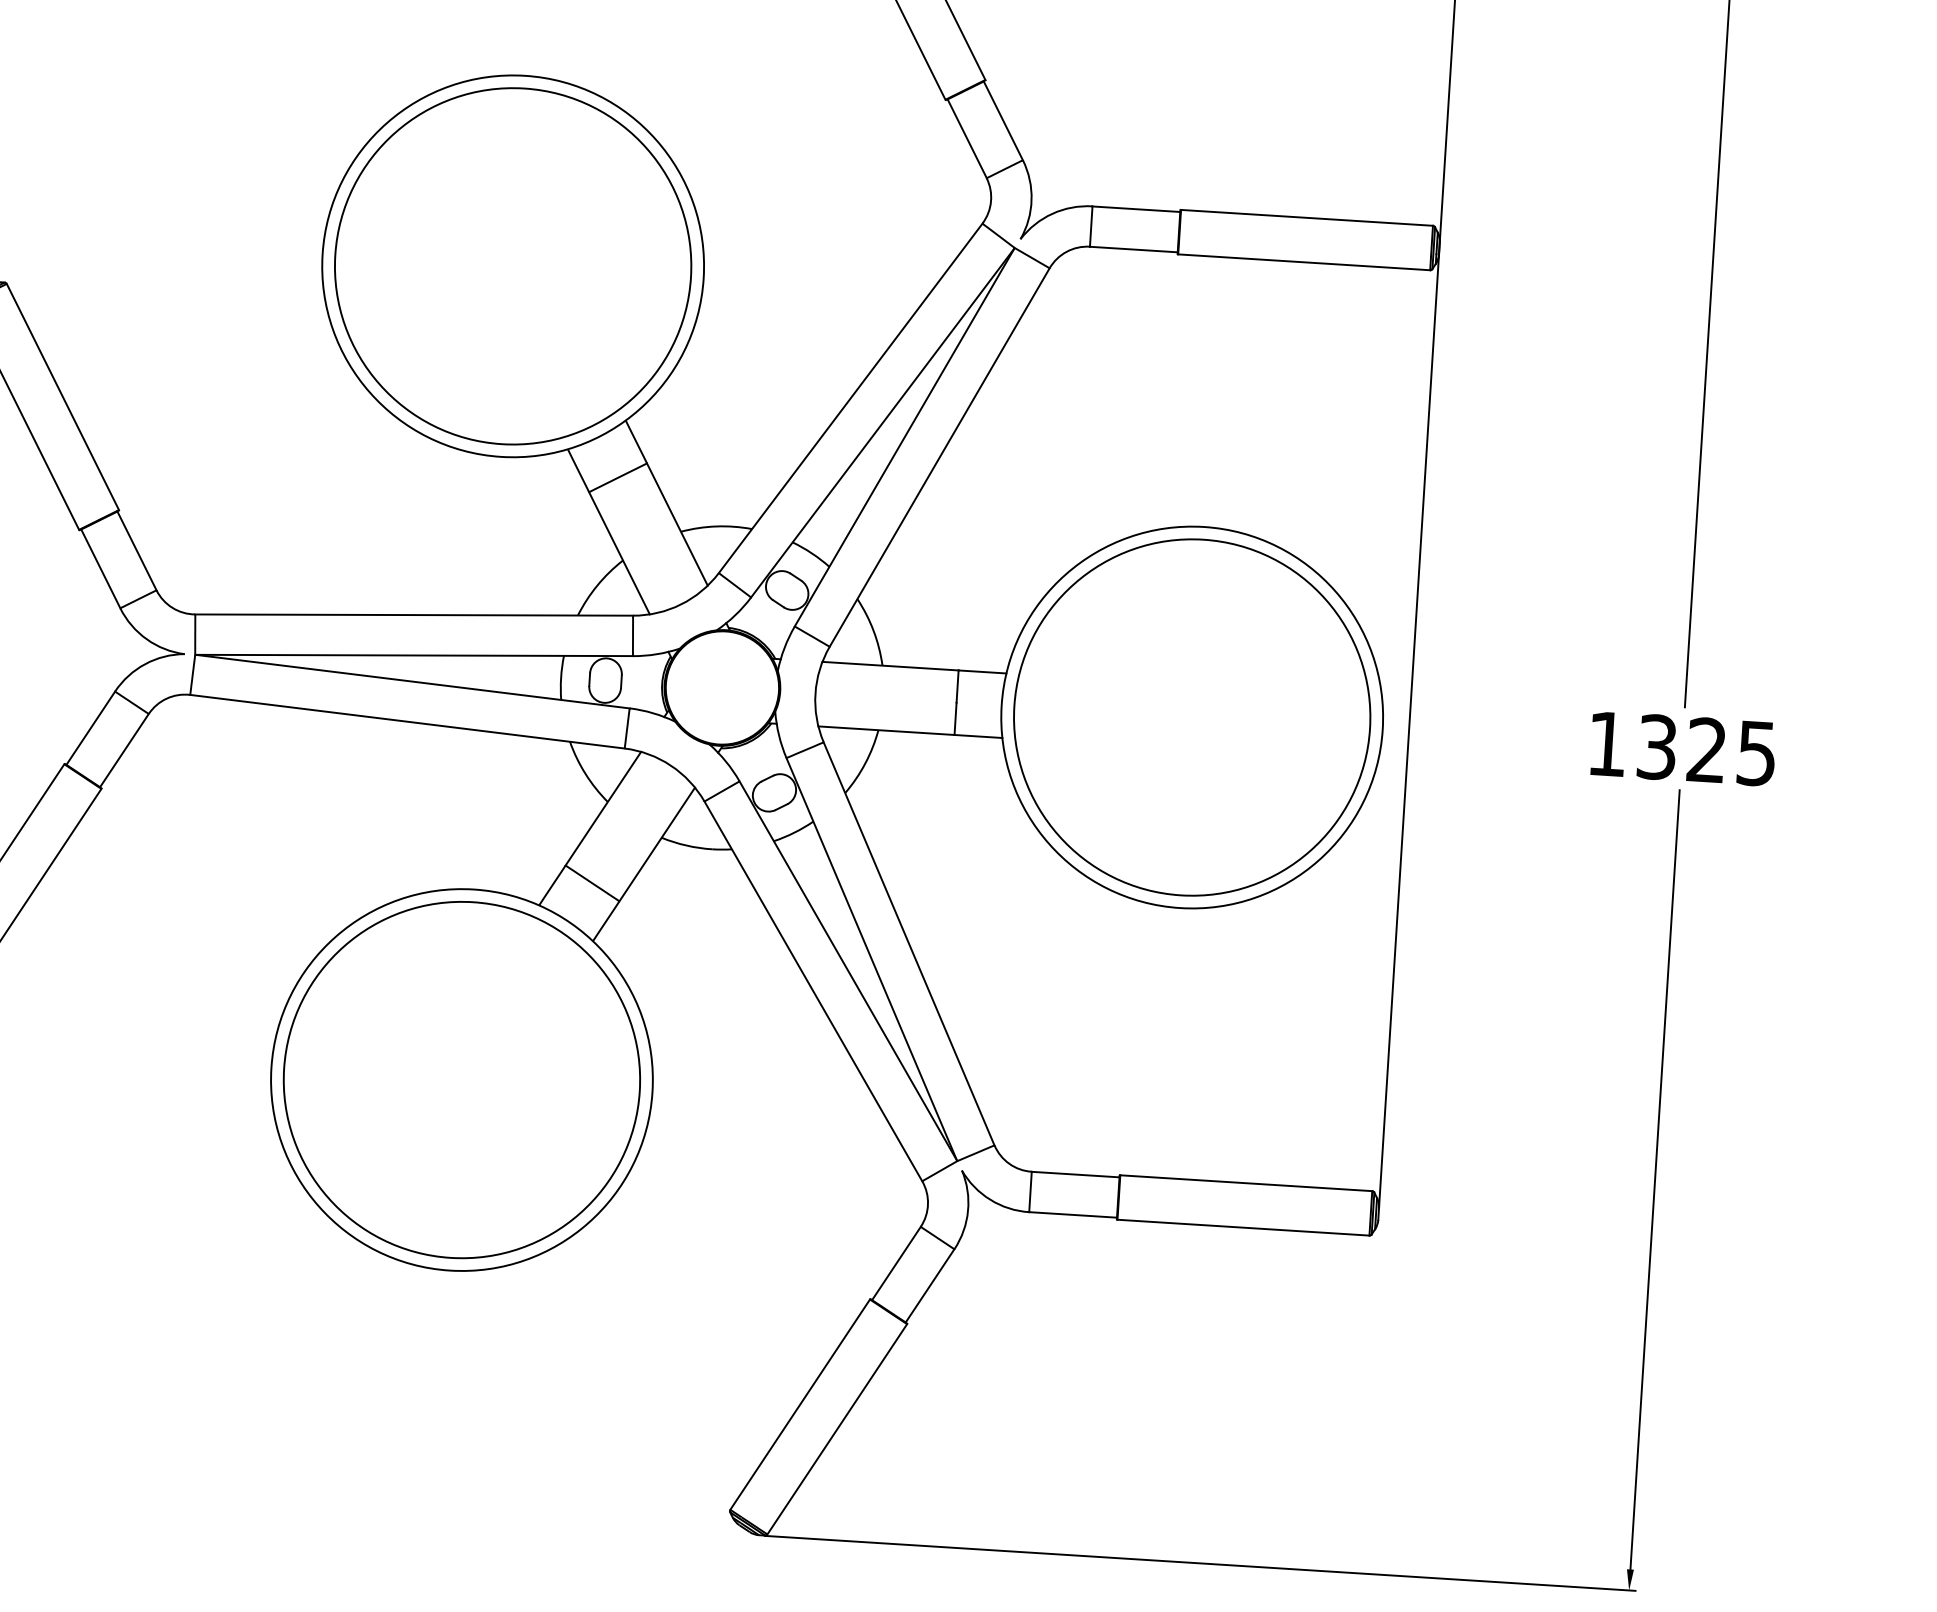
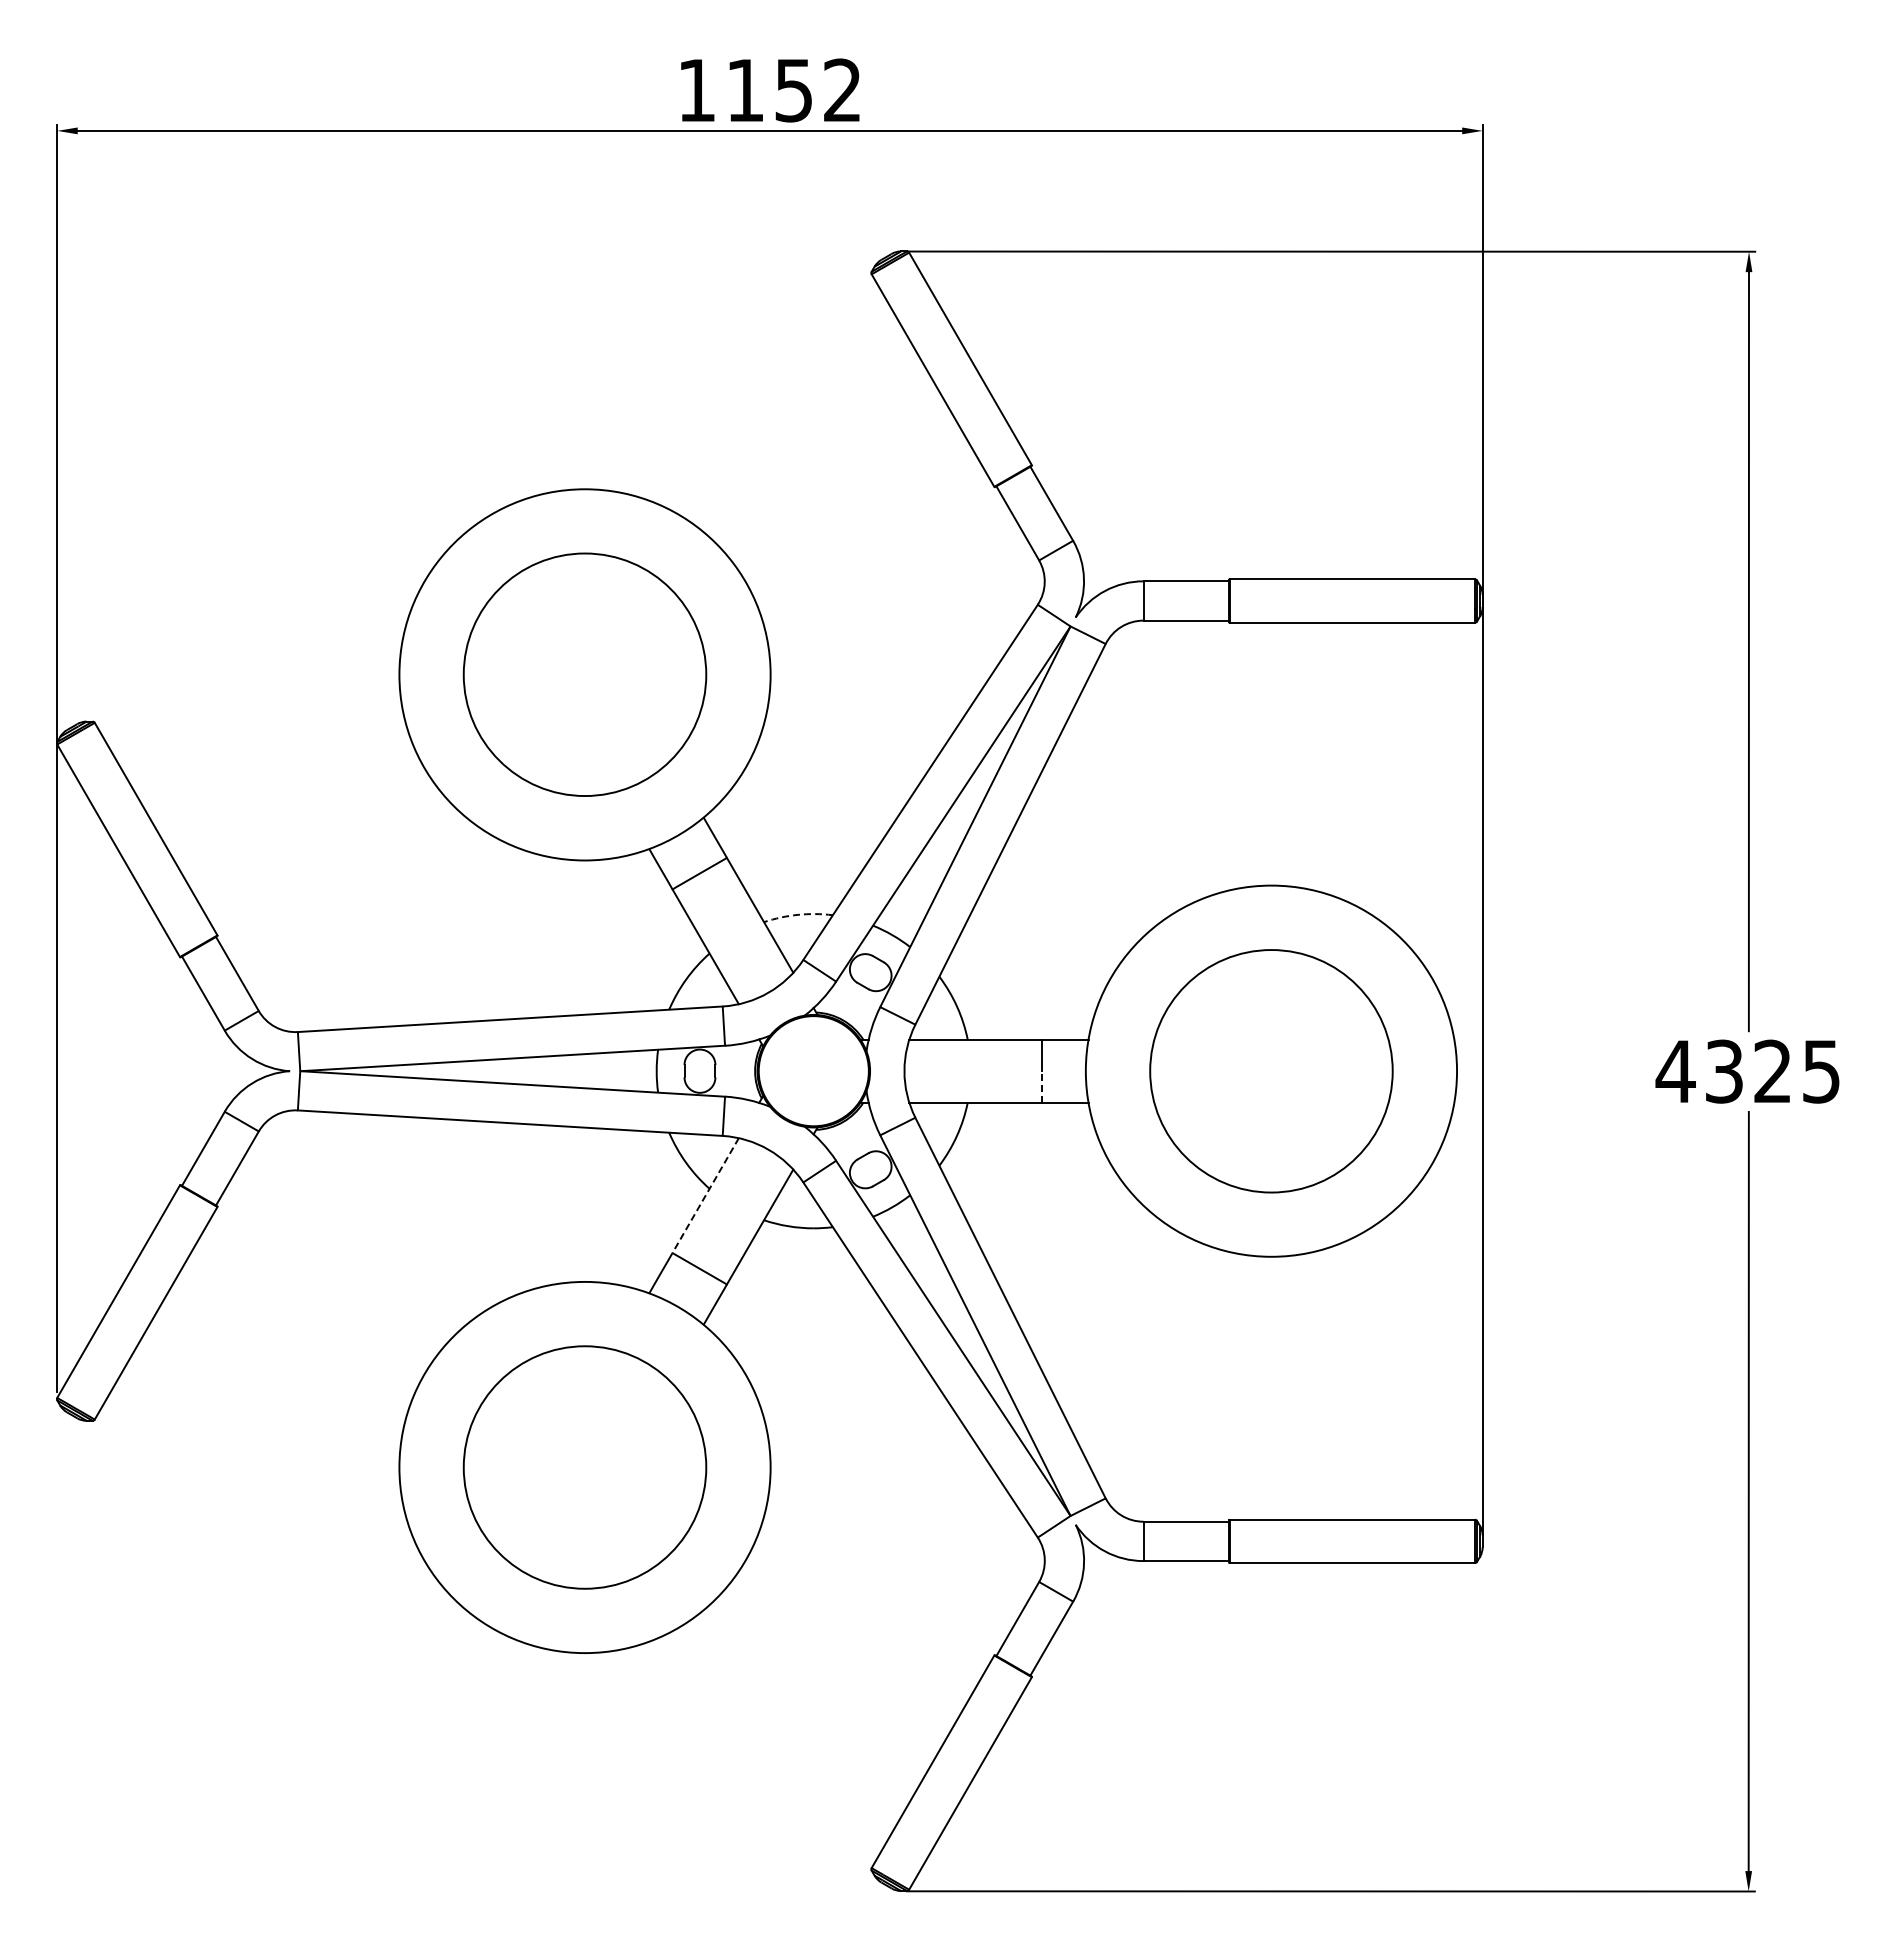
circle: (512, 265) -> (584, 674), size x0.7
arc: (716, 526) -> (798, 914), solid -> dashed
circle: (1192, 717) -> (1271, 1071), size x0.7
line: (955, 718) -> (1041, 1086), solid -> dashed
text: (1606, 743) -> (1675, 1071), 1325 -> 4325
line: (603, 809) -> (705, 1196), solid -> dashed
circle: (461, 1079) -> (584, 1467), size x0.7

